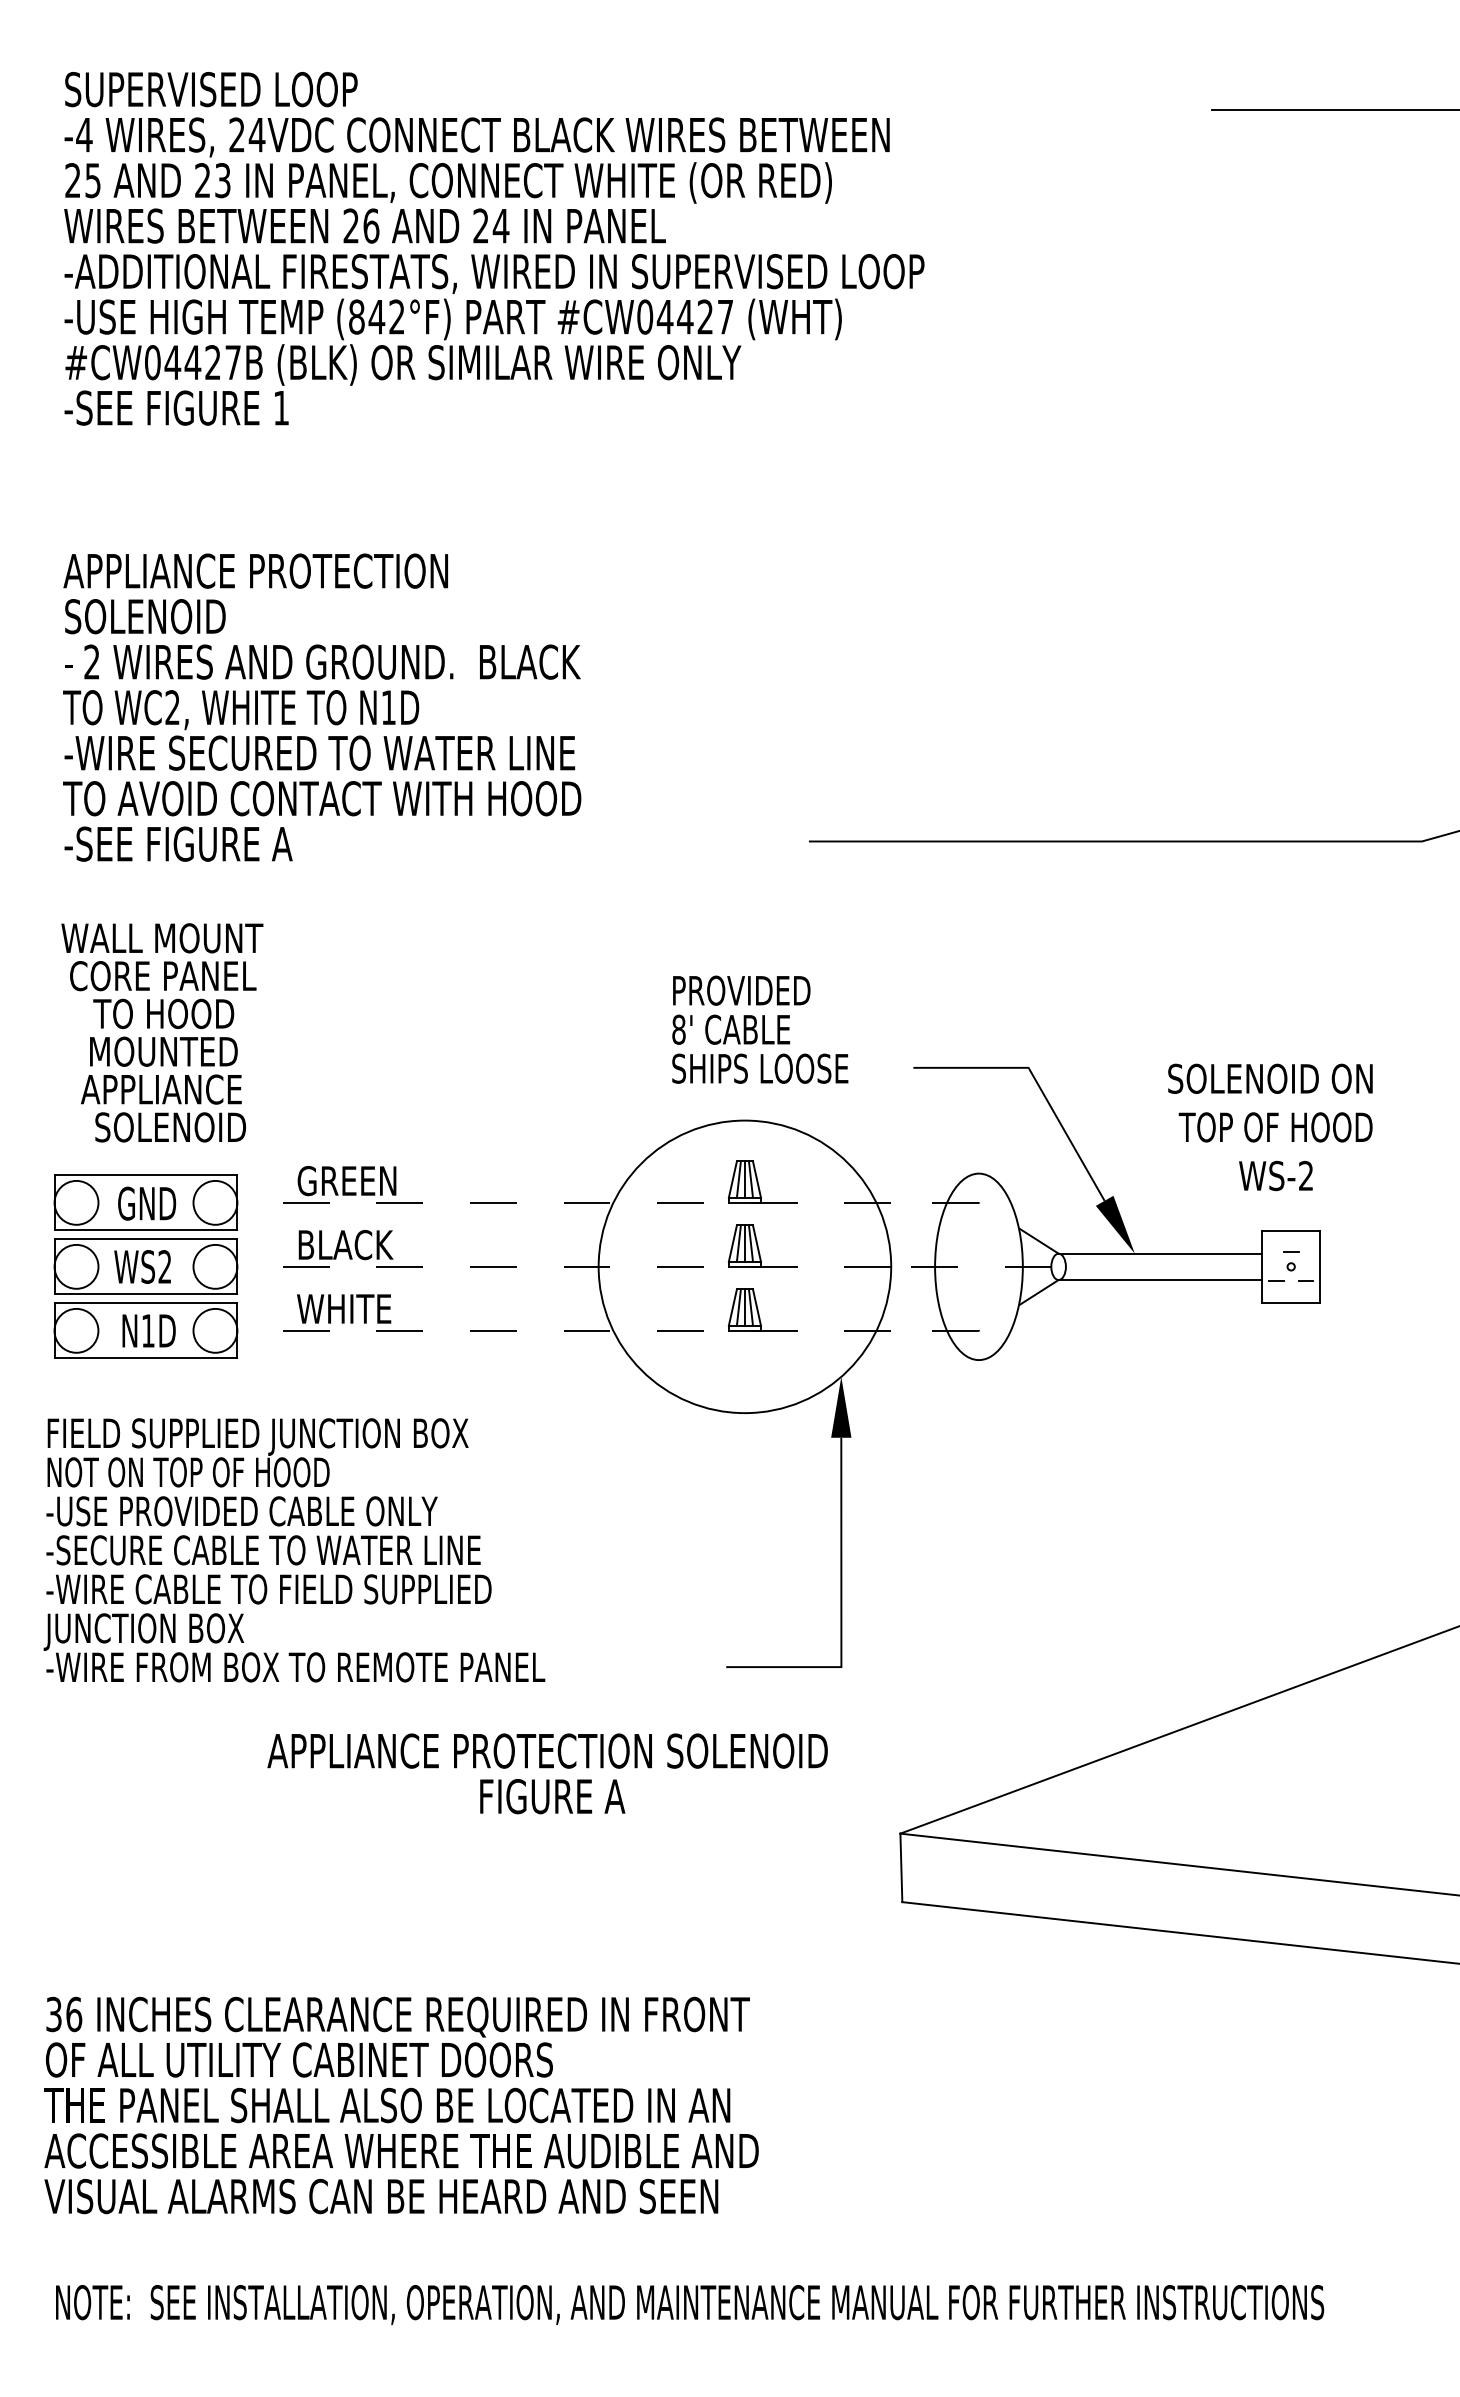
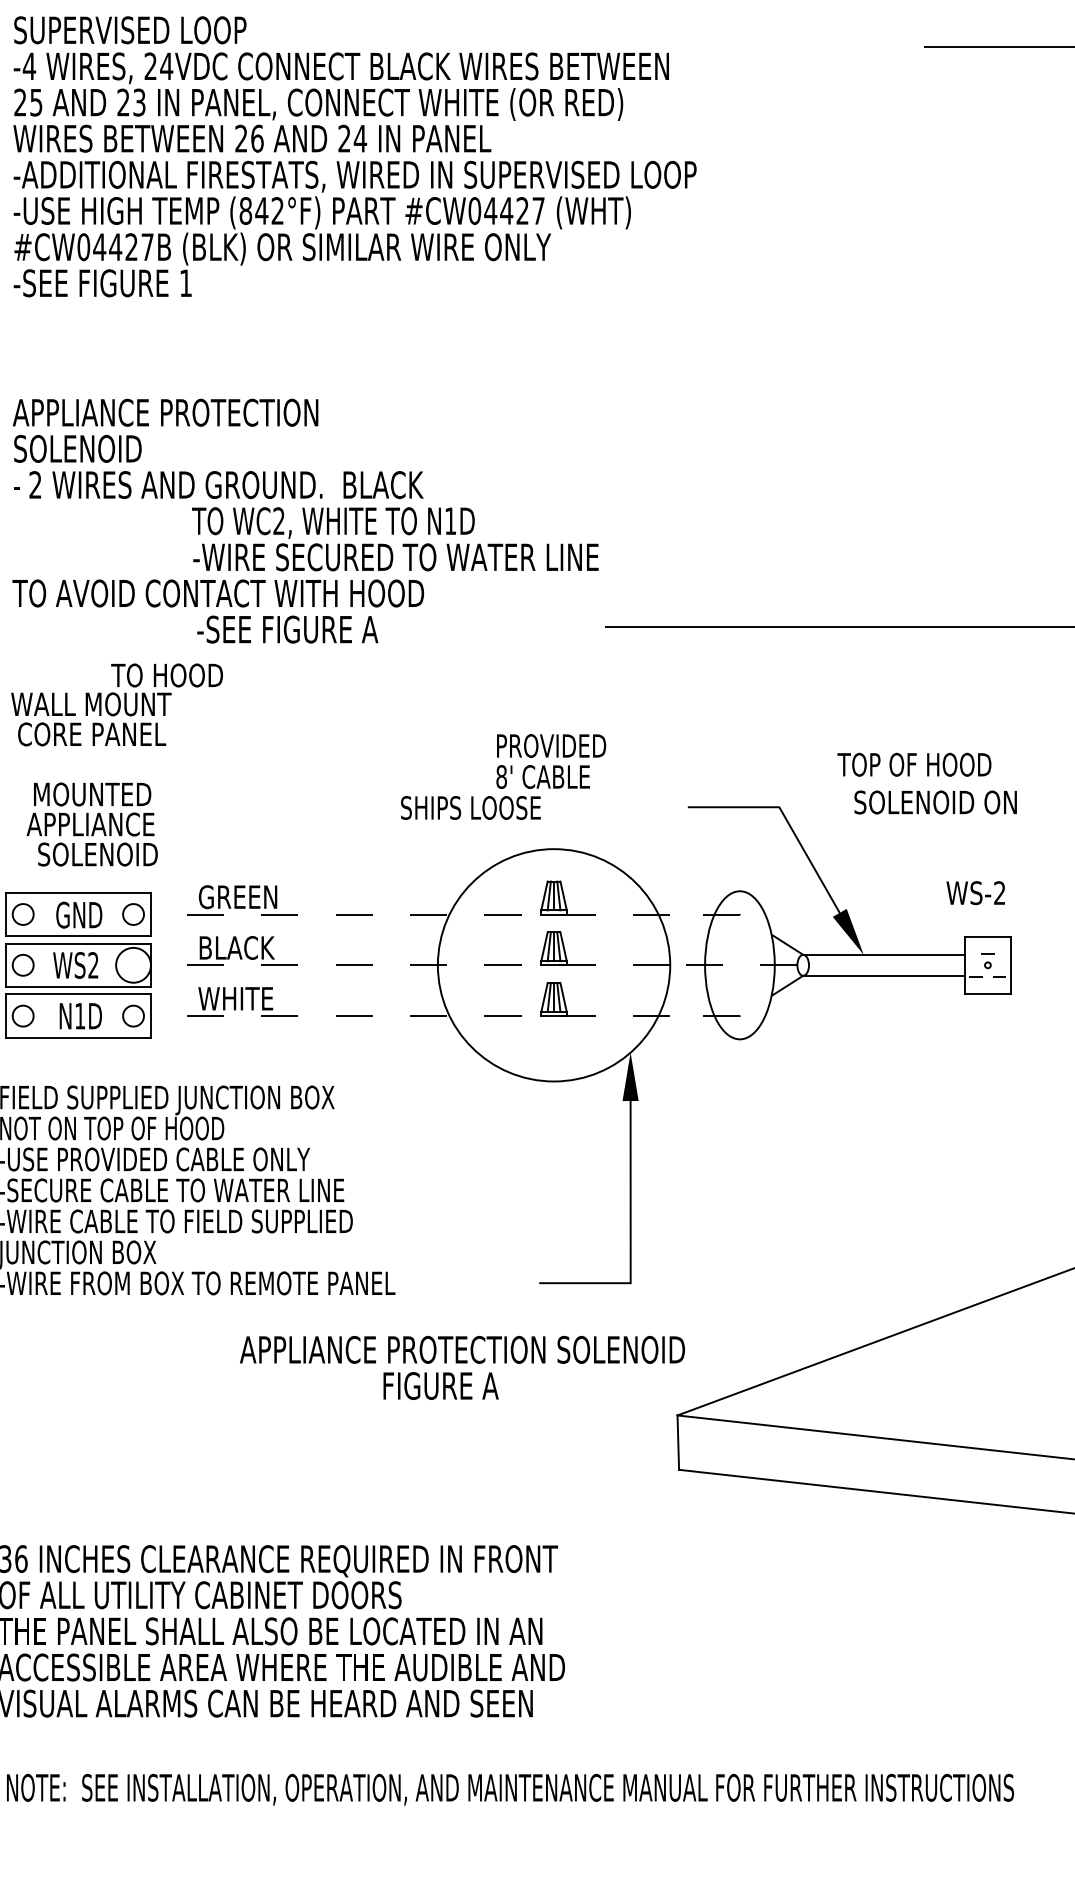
text: (319, 730) -> (395, 539), moved
text: (178, 843) -> (287, 629), moved
text: (163, 1013) -> (166, 675), moved
text: (760, 1068) -> (471, 807), moved
text: (1270, 1078) -> (935, 802), moved
text: (1275, 1127) -> (914, 764), moved
circle: (76, 1202) -> (23, 914), size x0.6
circle: (215, 1202) -> (133, 914), size x0.6
circle: (76, 1266) -> (23, 965), size x0.6
circle: (76, 1330) -> (23, 1015), size x0.6
circle: (215, 1330) -> (133, 1015), size x0.6
text: (547, 1750) -> (462, 1349), moved
text: (552, 1796) -> (440, 1385), moved

